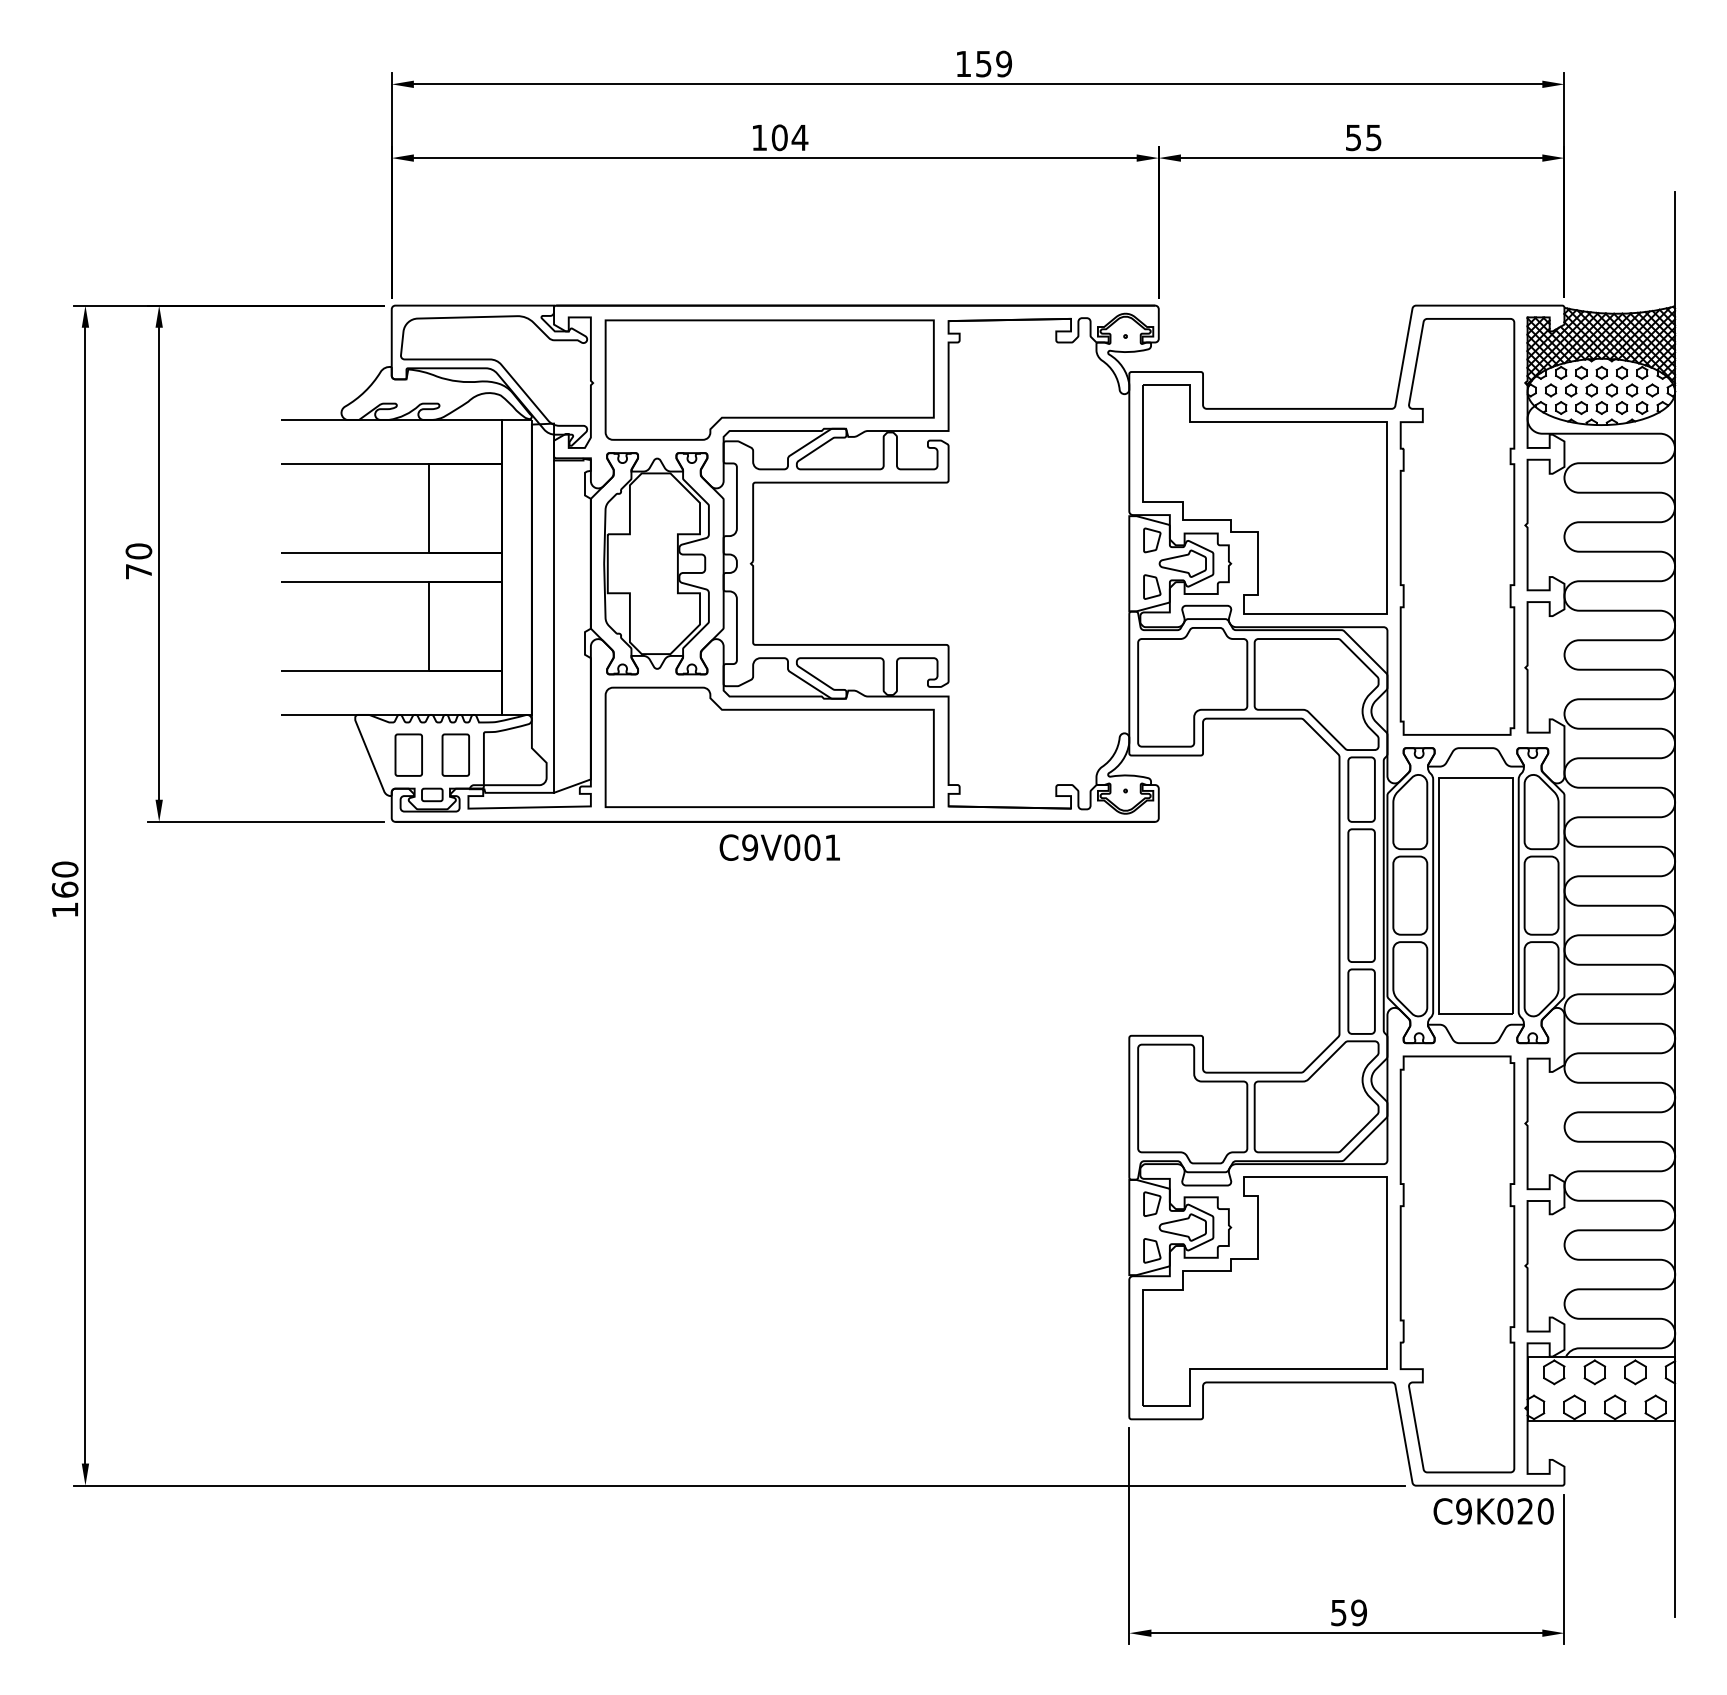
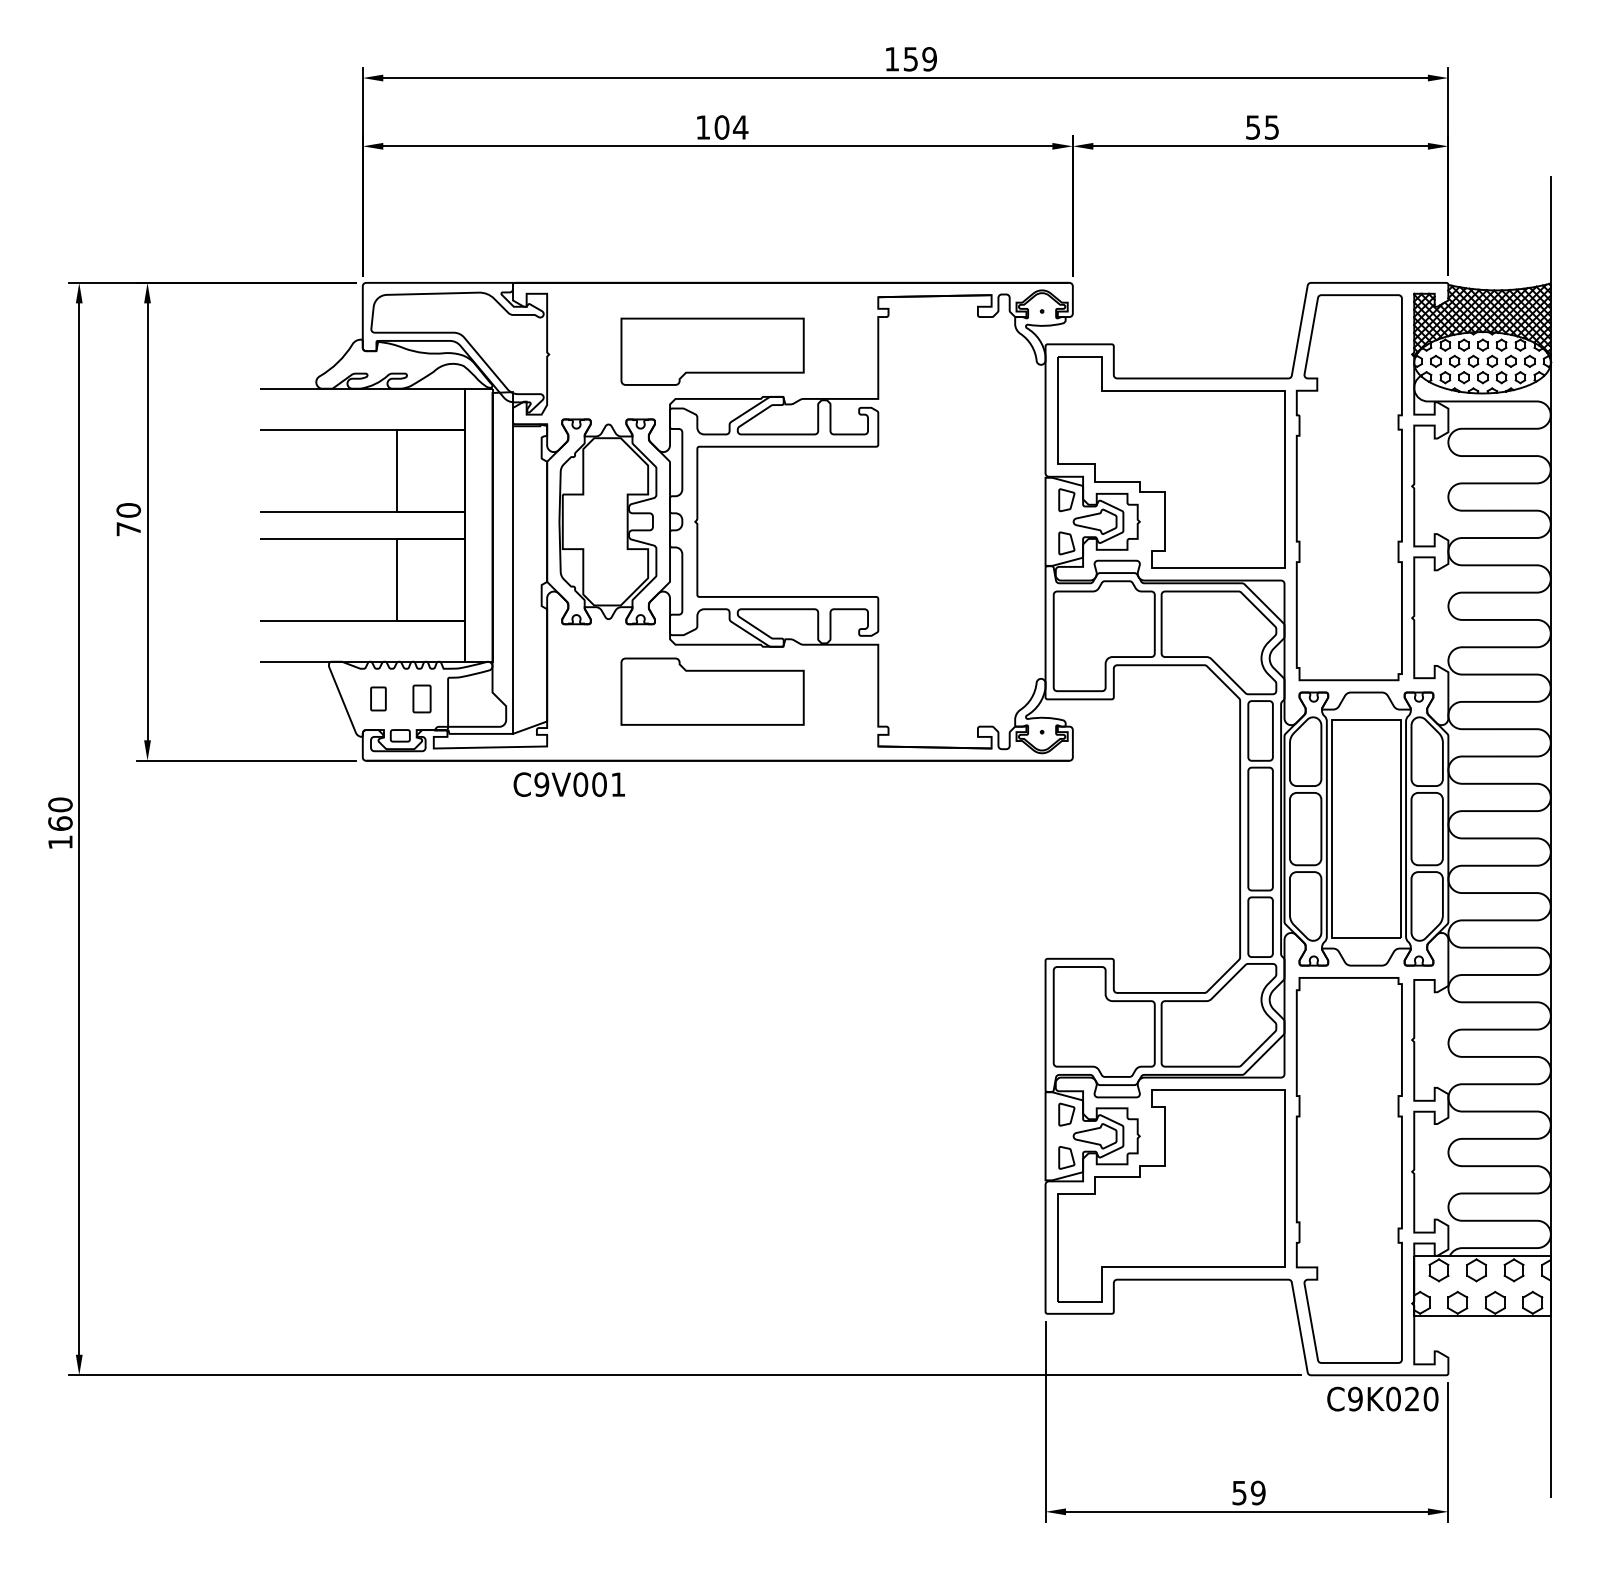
part: (769, 379) -> (712, 351), size x0.6
part: (769, 746) -> (712, 691), size x0.6
part: (408, 754) -> (378, 698), size x0.6
part: (455, 754) -> (421, 698), size x0.7
text: (779, 847) -> (569, 784), moved

